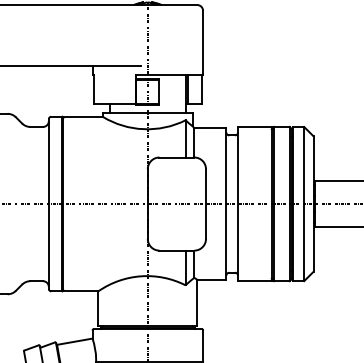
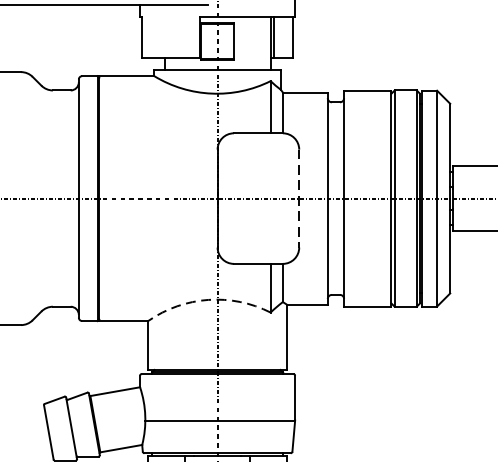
line: (206, 204) -> (299, 199), solid -> dashed
arc: (141, 276) -> (208, 300), solid -> dashed

